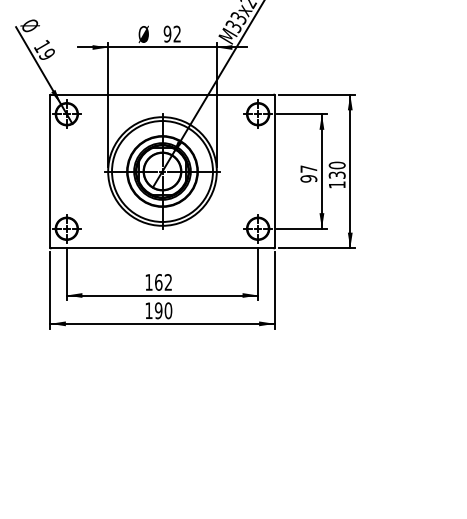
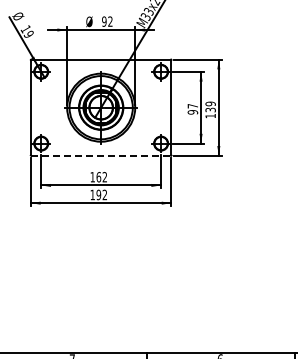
text: (336, 164) -> (210, 103), 130 -> 139
line: (162, 247) -> (101, 155), solid -> dashed
text: (167, 310) -> (104, 194), 190 -> 192

